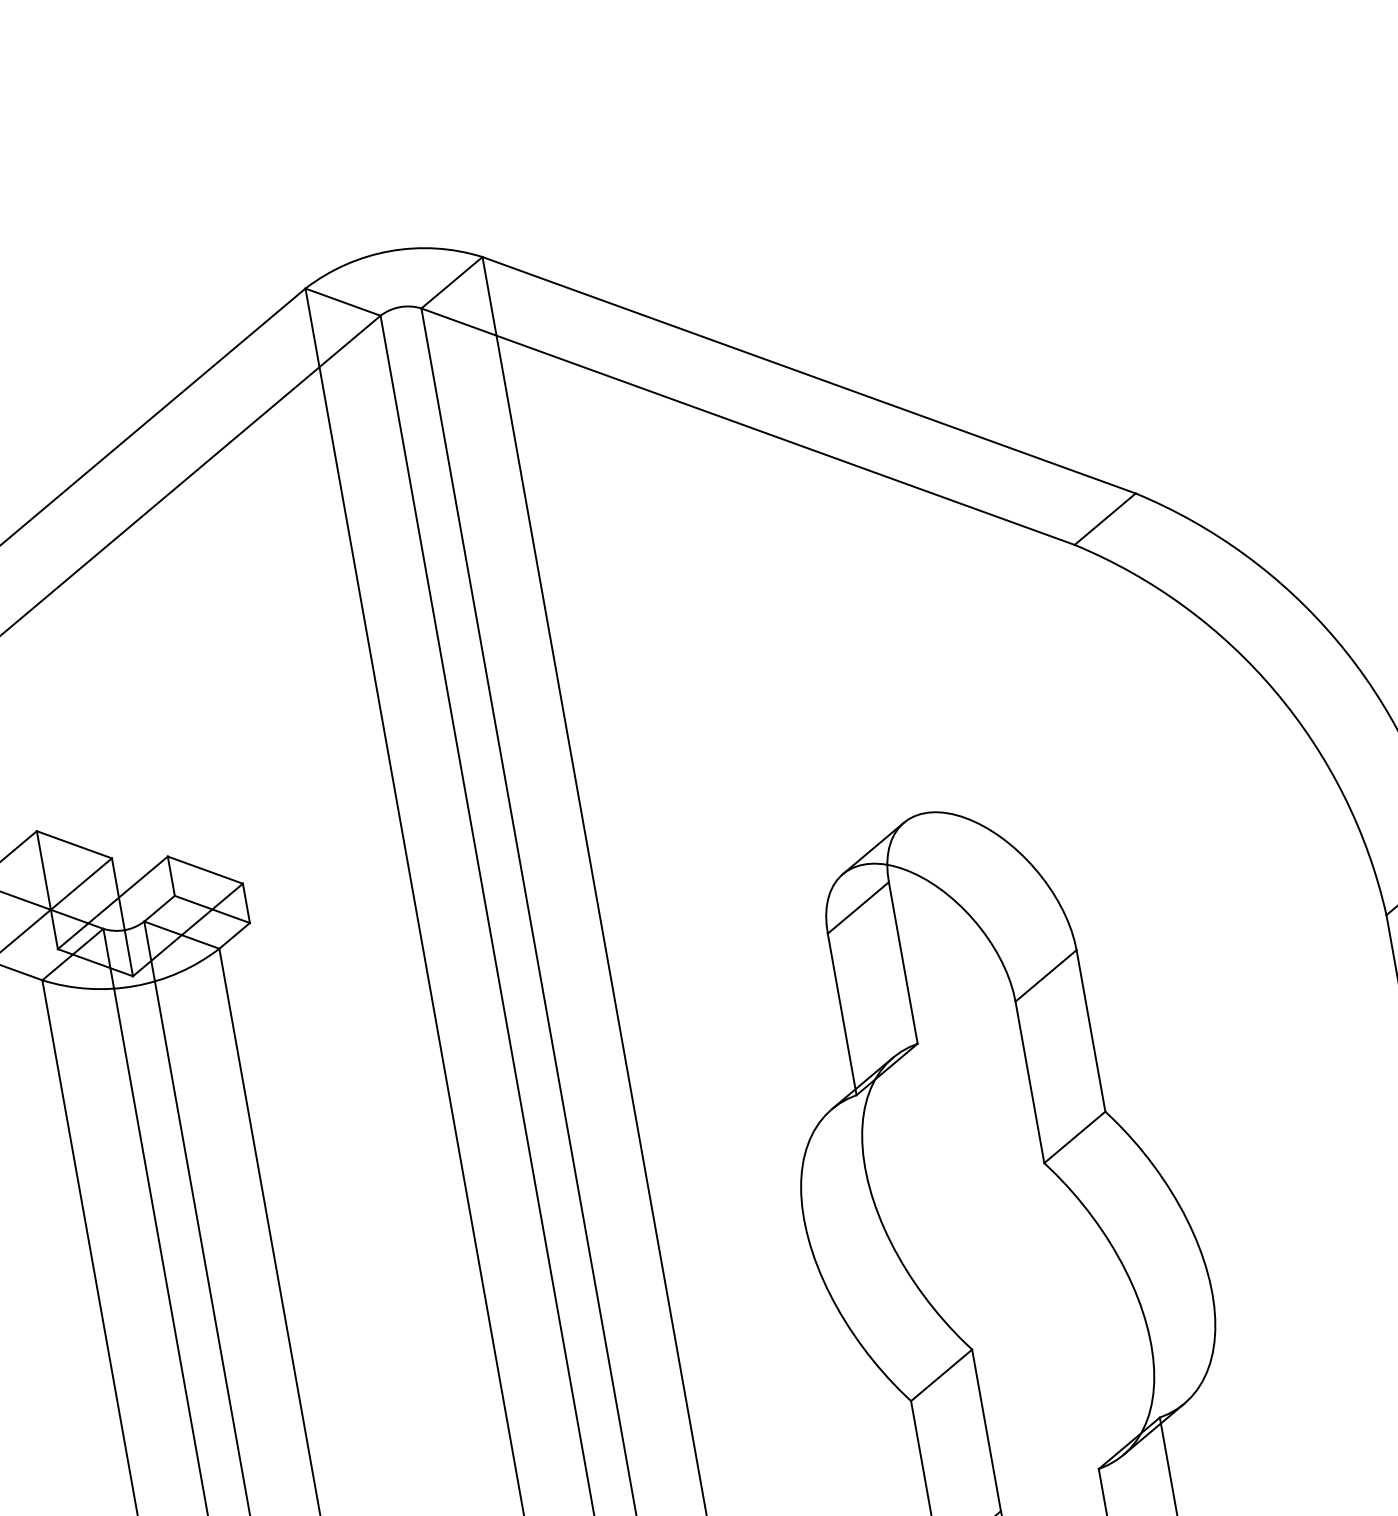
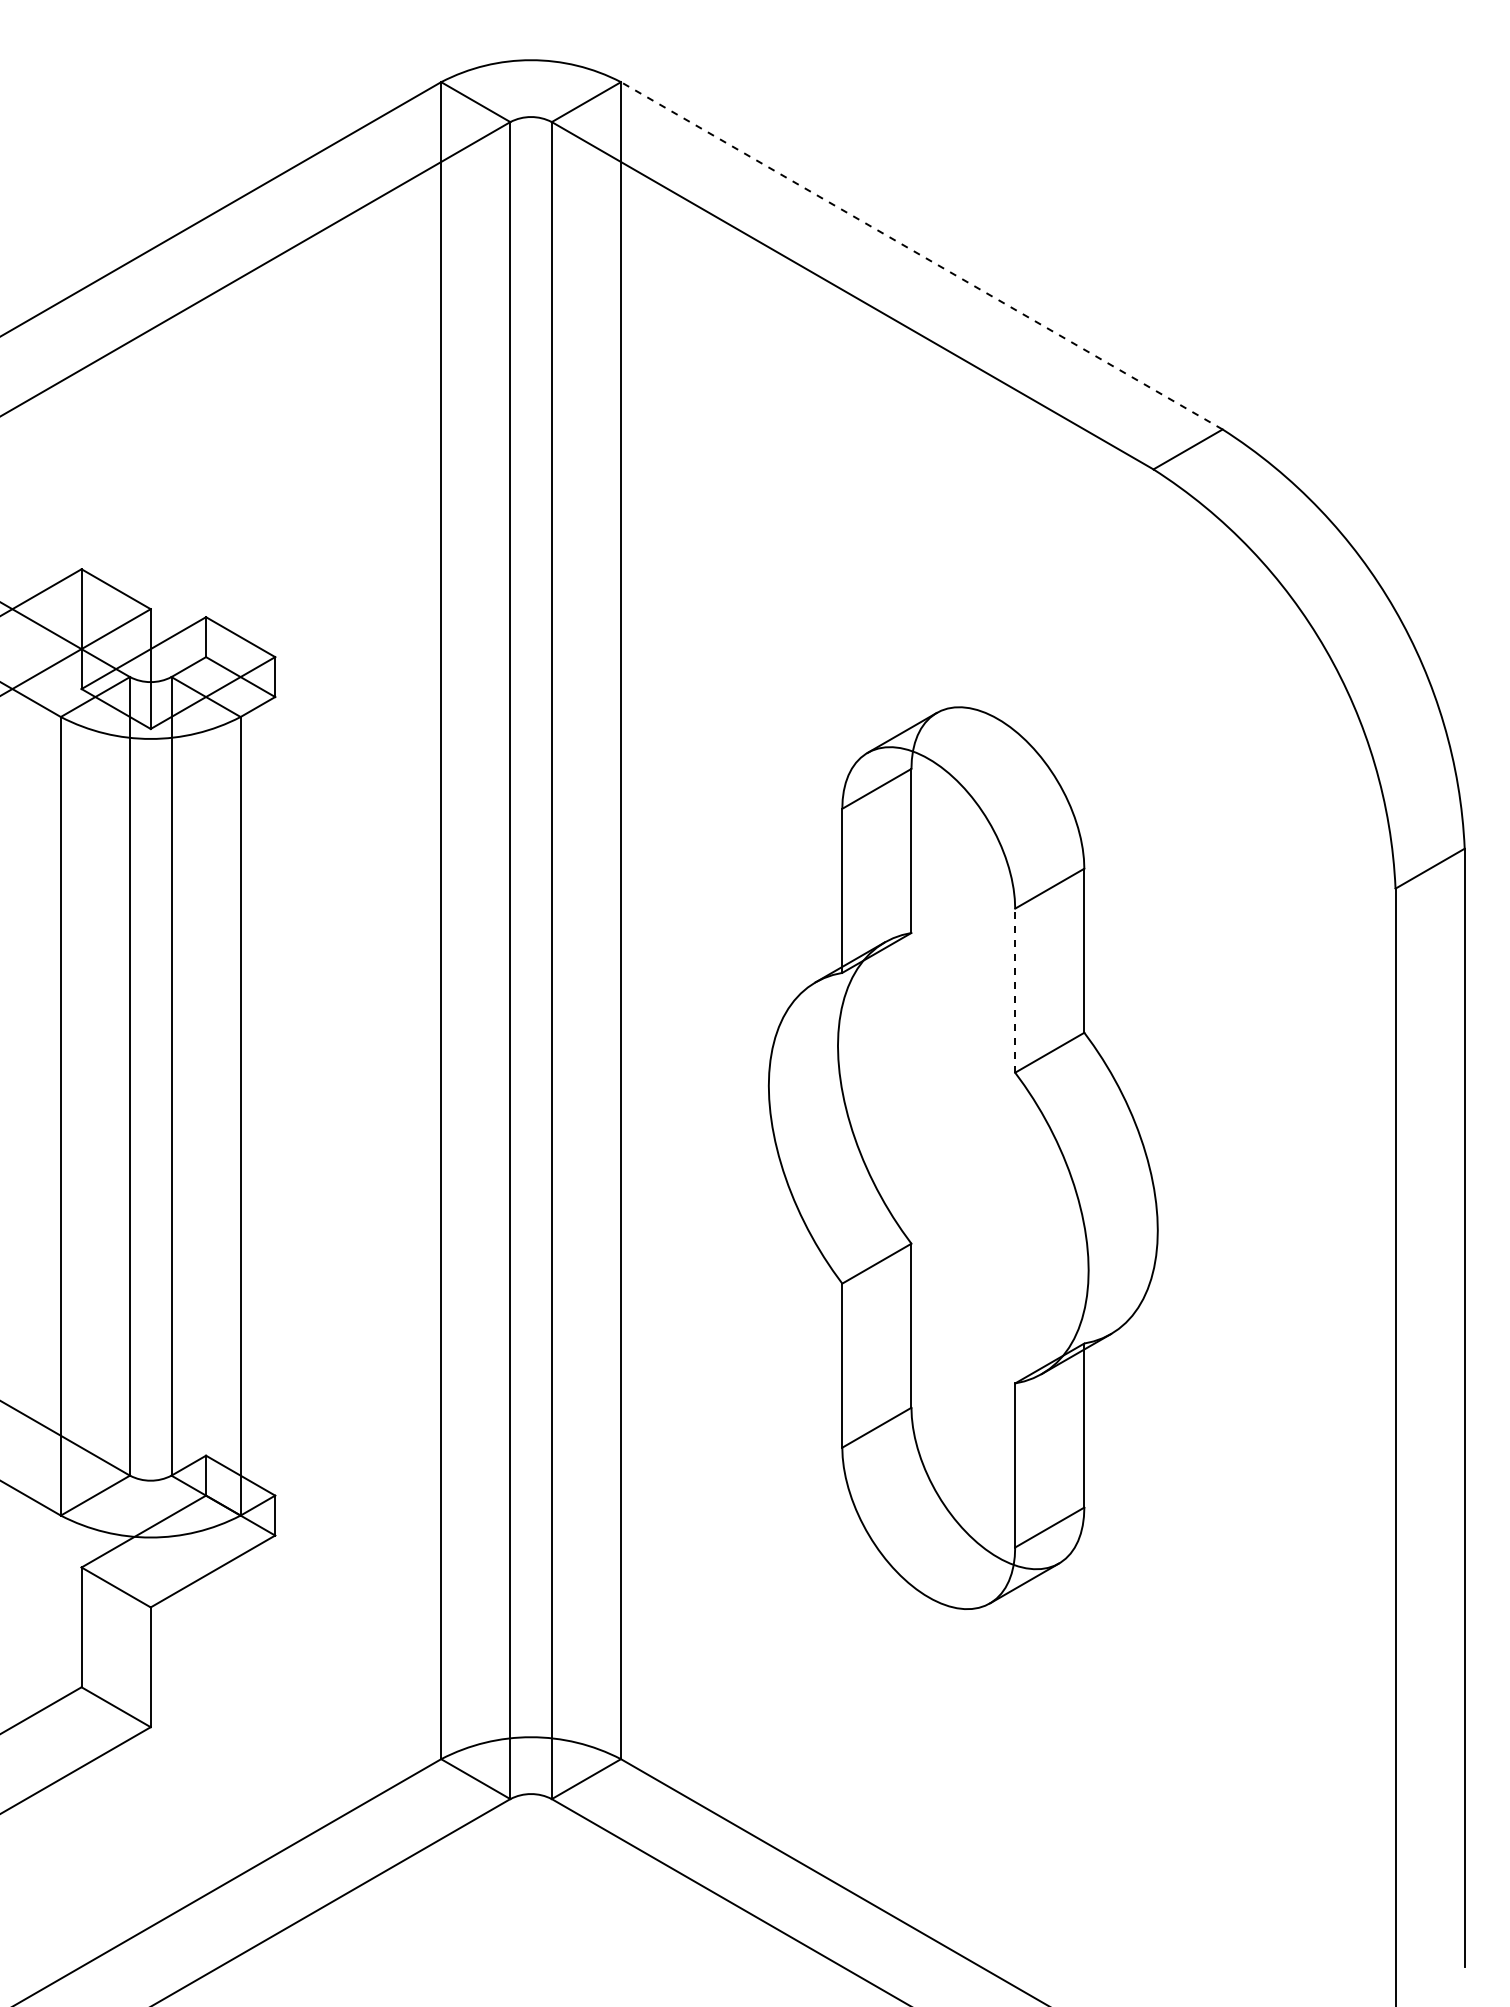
line: (808, 374) -> (921, 255), solid -> dashed
line: (1030, 1082) -> (1015, 990), solid -> dashed

